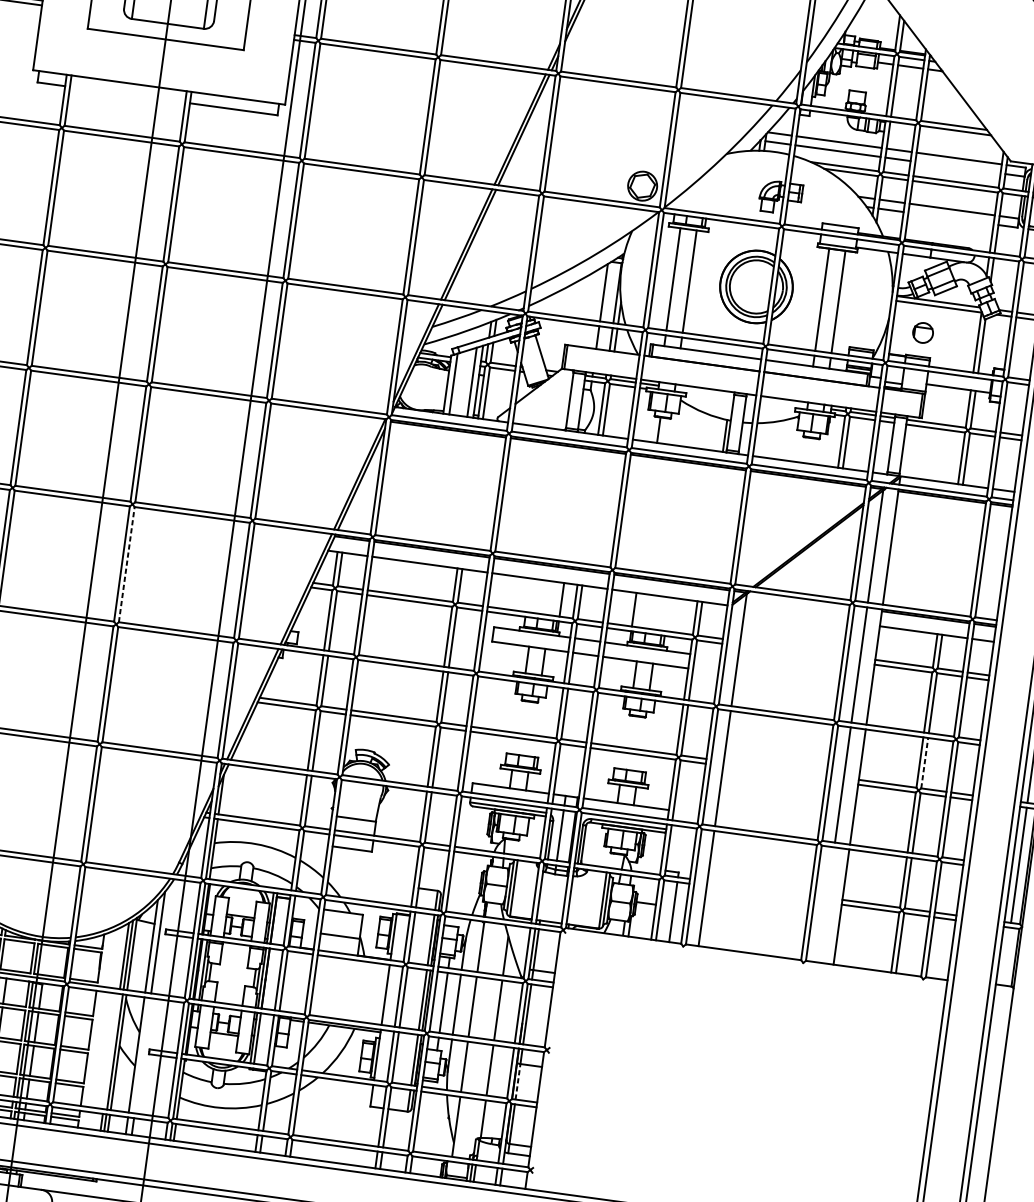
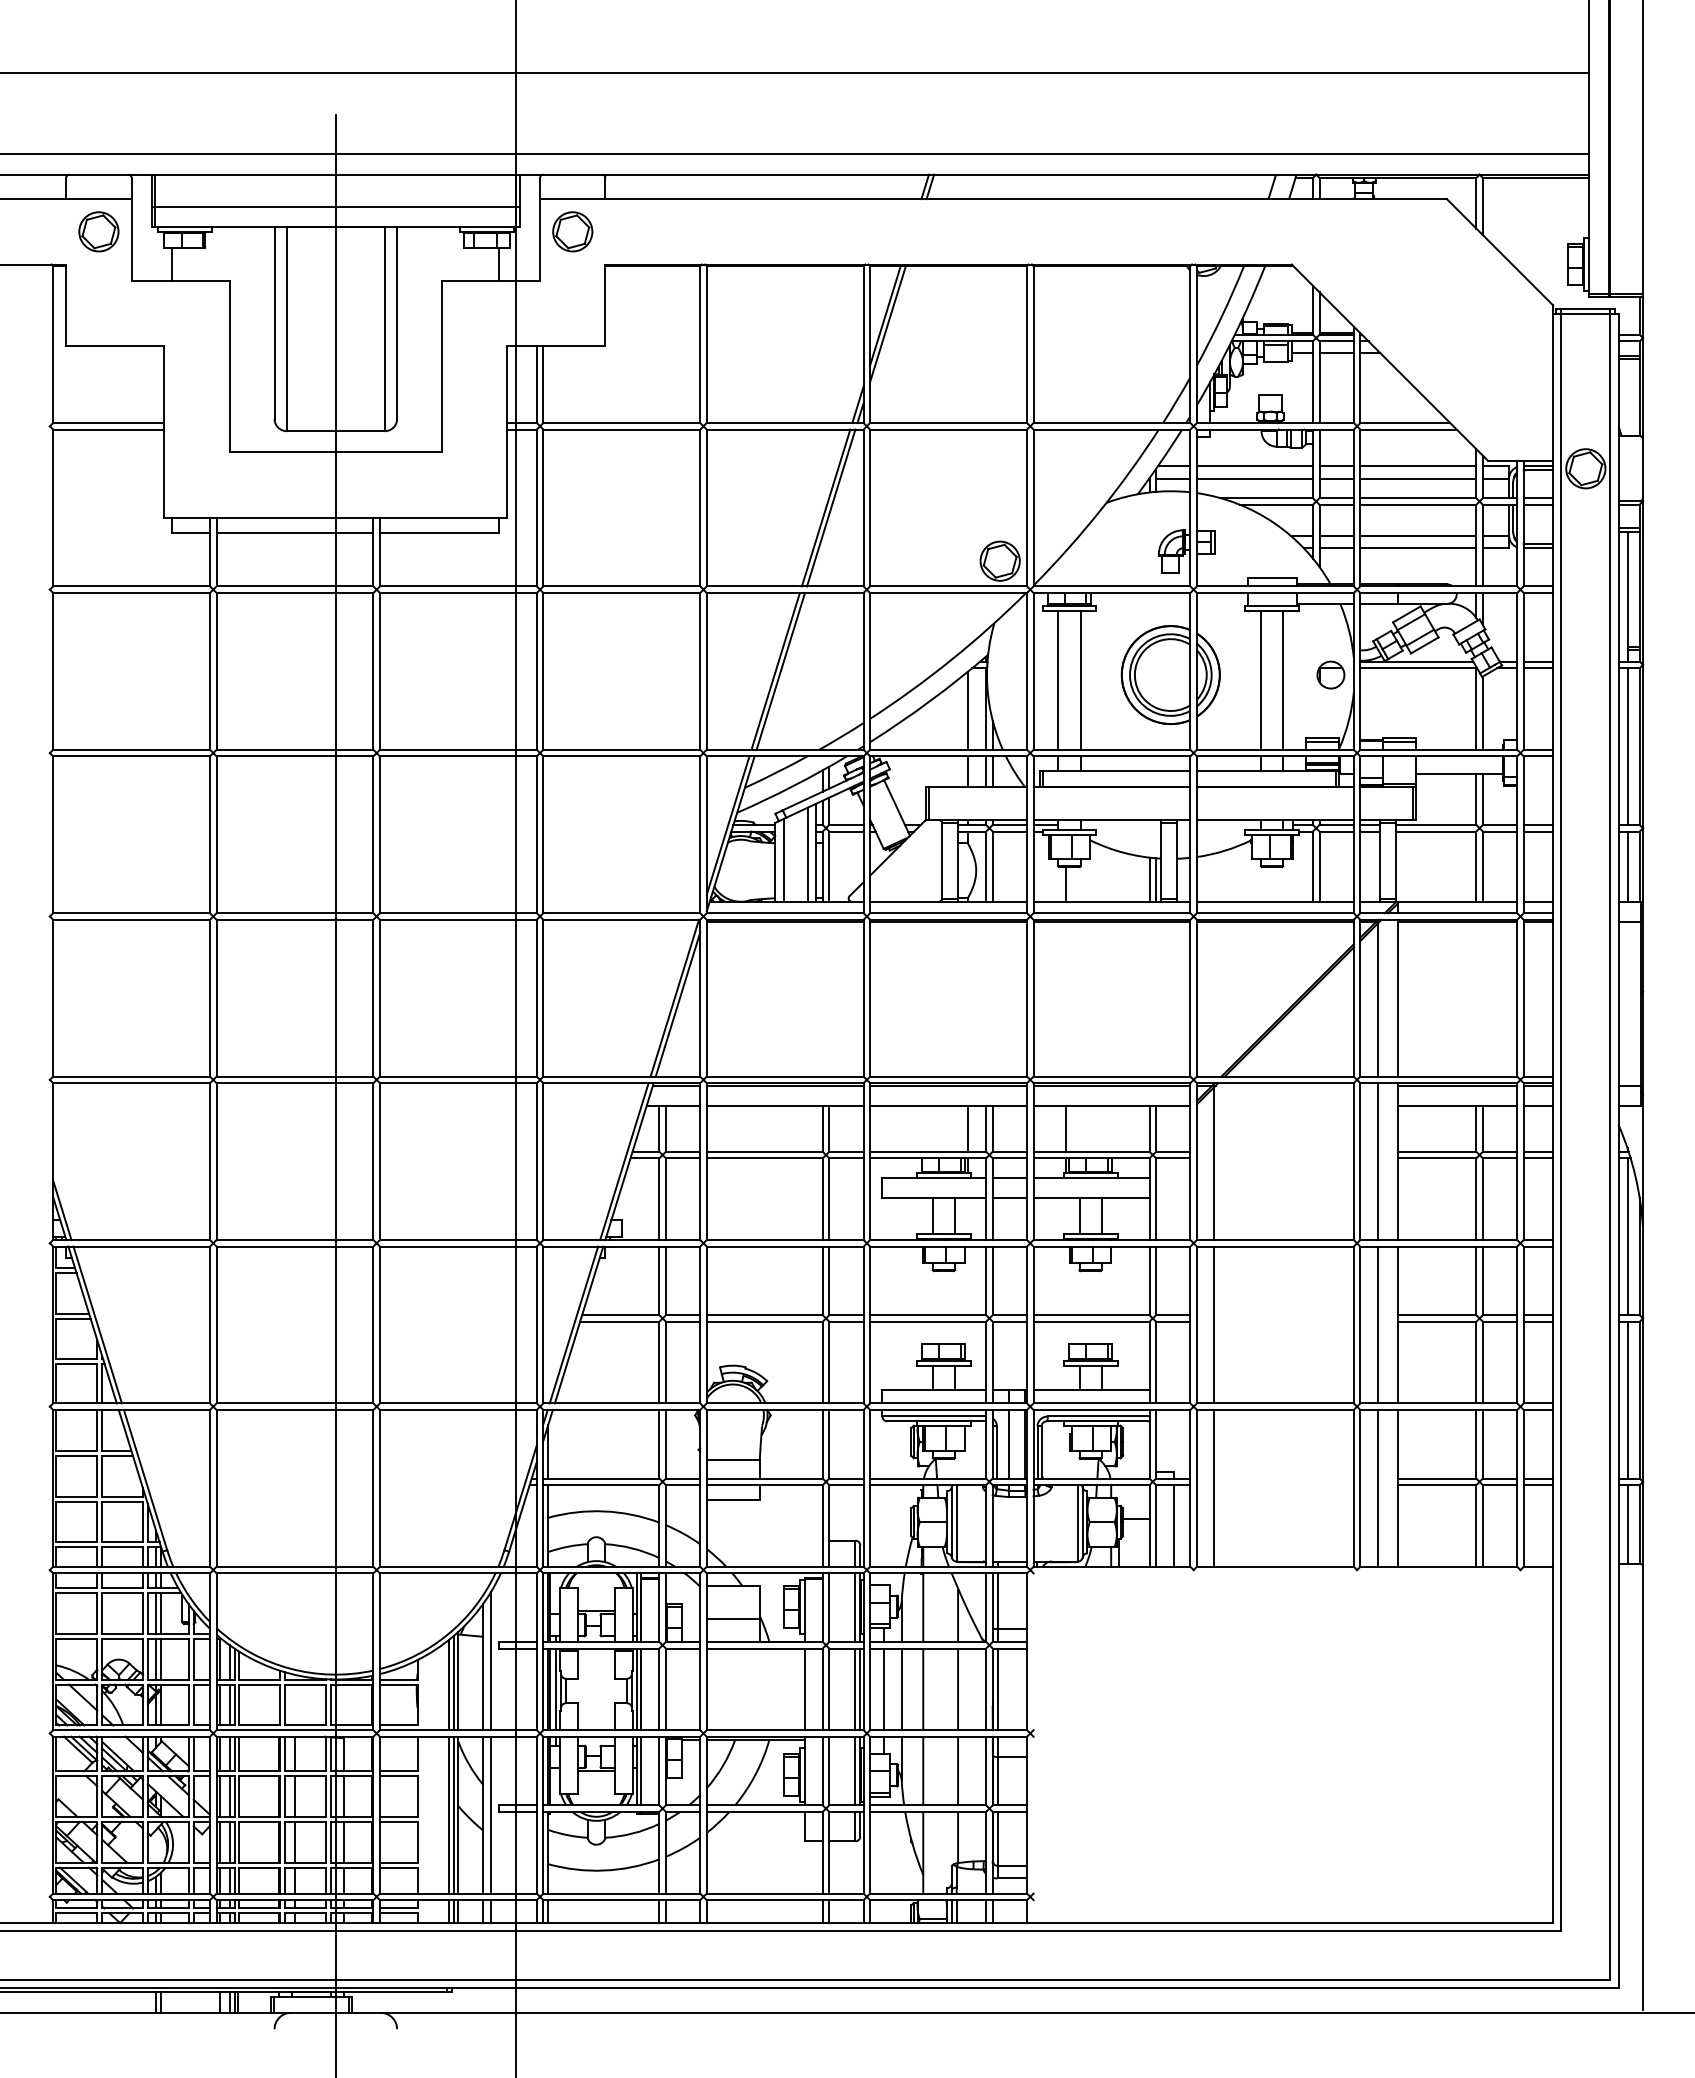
line: (127, 94) -> (294, 533), added
line: (958, 167) -> (1418, 478), added
line: (951, 218) -> (1418, 548), added
part: (922, 332) -> (1330, 674), moved
line: (720, 434) -> (1149, 879), added
line: (126, 564) -> (379, 1161), dashed -> solid
line: (924, 762) -> (1482, 1280), dashed -> solid
line: (826, 904) -> (1377, 1487), added
line: (1006, 956) -> (1627, 1524), added
line: (111, 1051) -> (448, 1814), added
line: (143, 1055) -> (491, 1814), added
line: (518, 1081) -> (997, 1780), dashed -> solid

